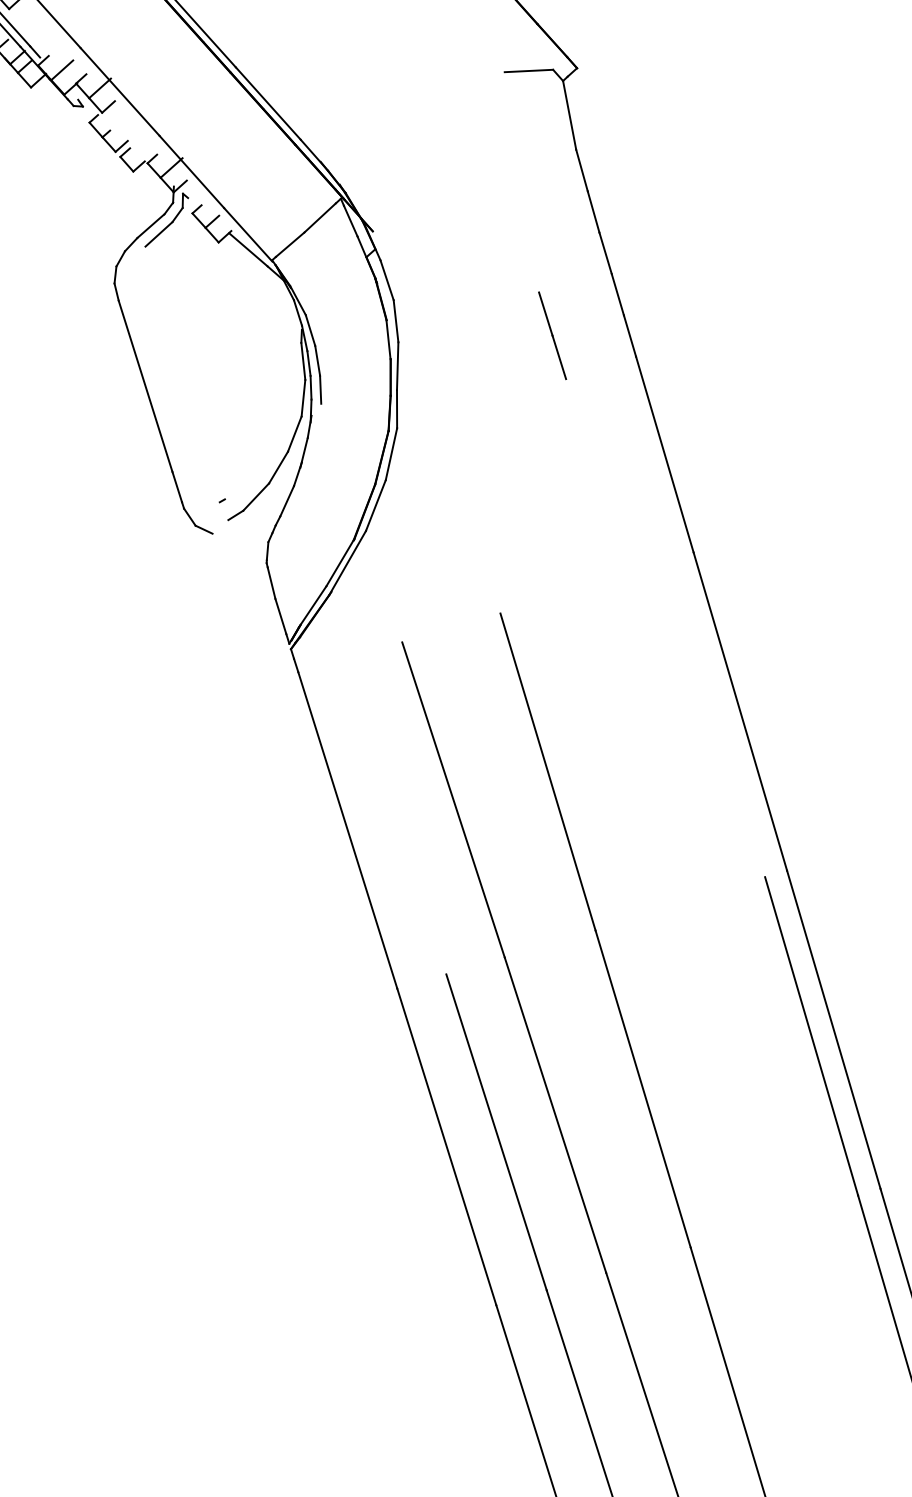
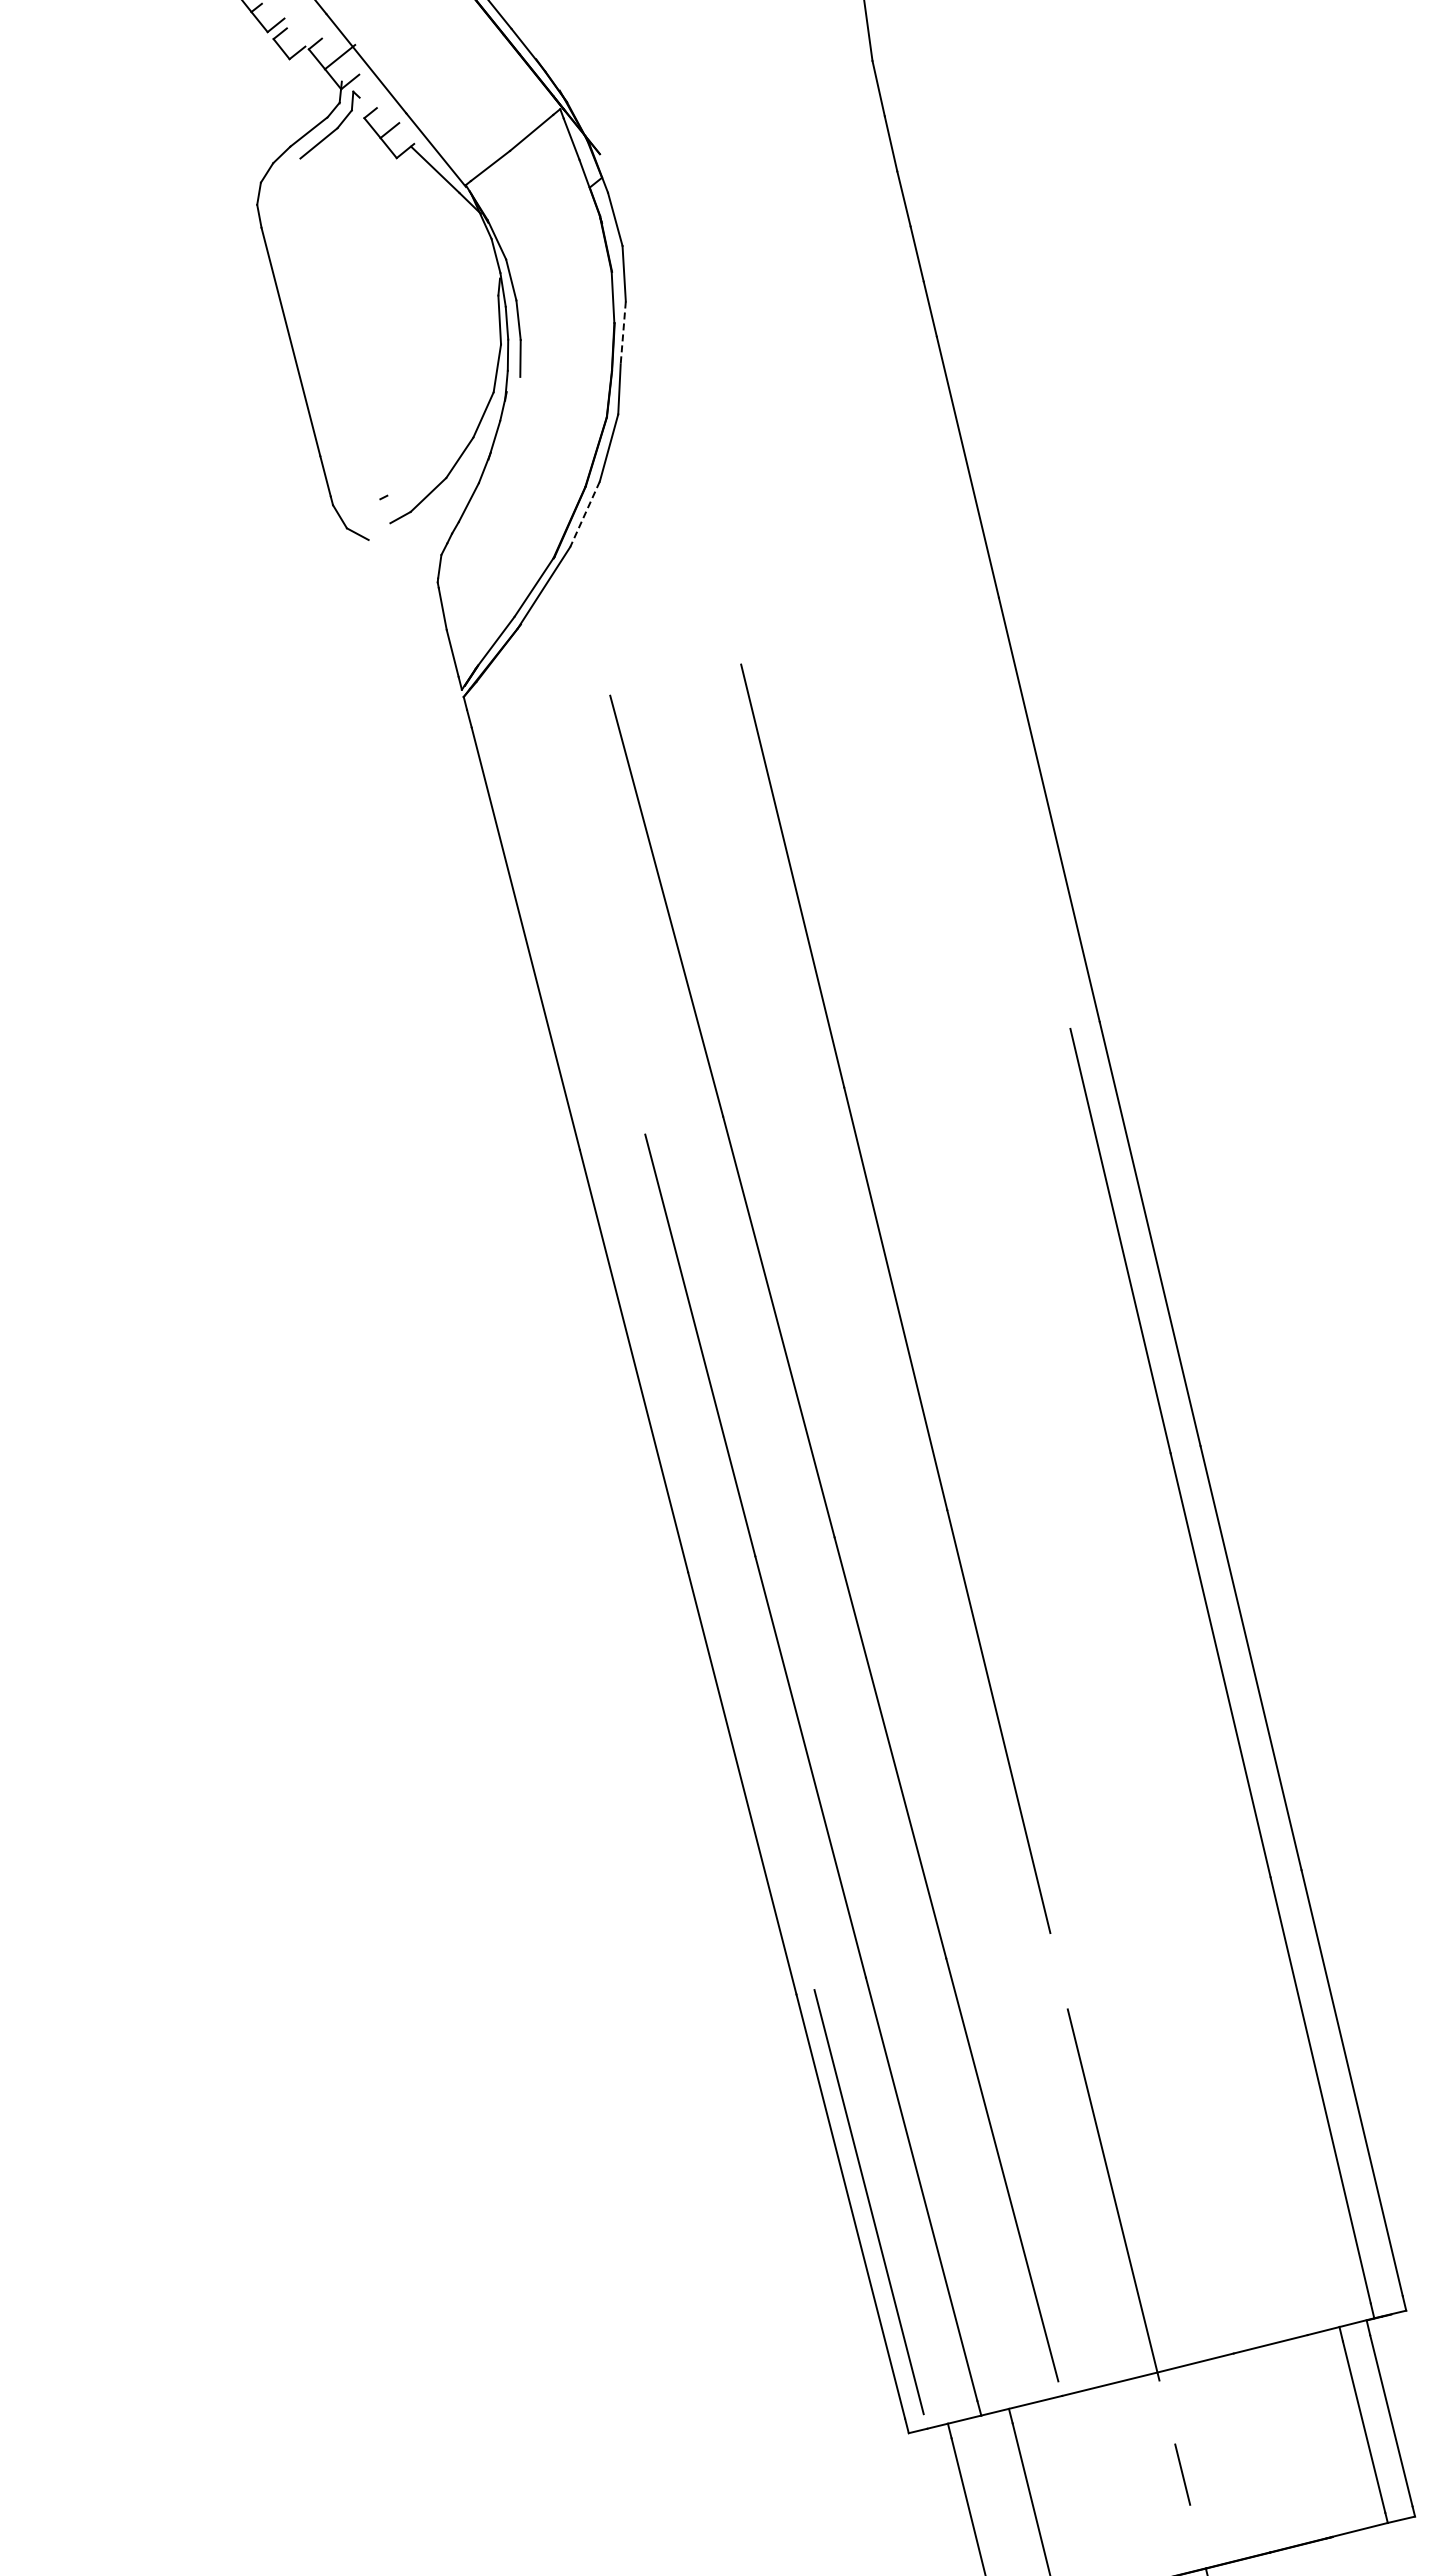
line: (552, 335) -> (828, 303), removed
line: (397, 366) -> (623, 333), solid -> dashed
line: (376, 505) -> (585, 514), solid -> dashed

